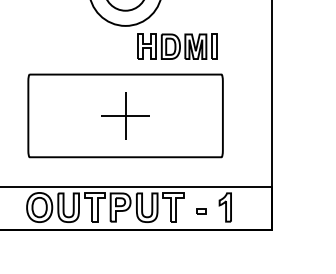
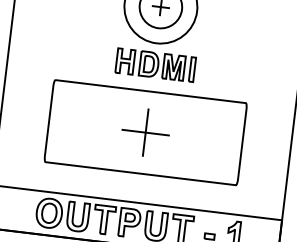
part: (177, 46) -> (155, 64), moved

